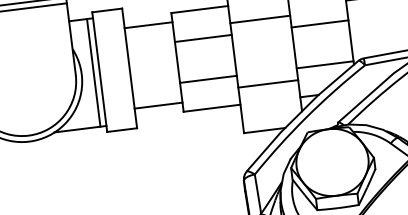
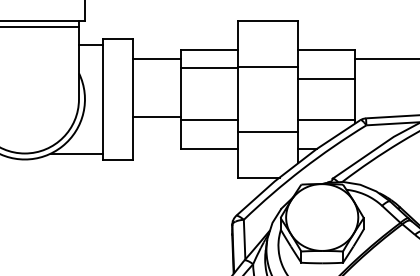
line: (203, 38) -> (209, 67), moved
line: (94, 72) -> (97, 99), removed
line: (158, 105) -> (157, 116), moved

